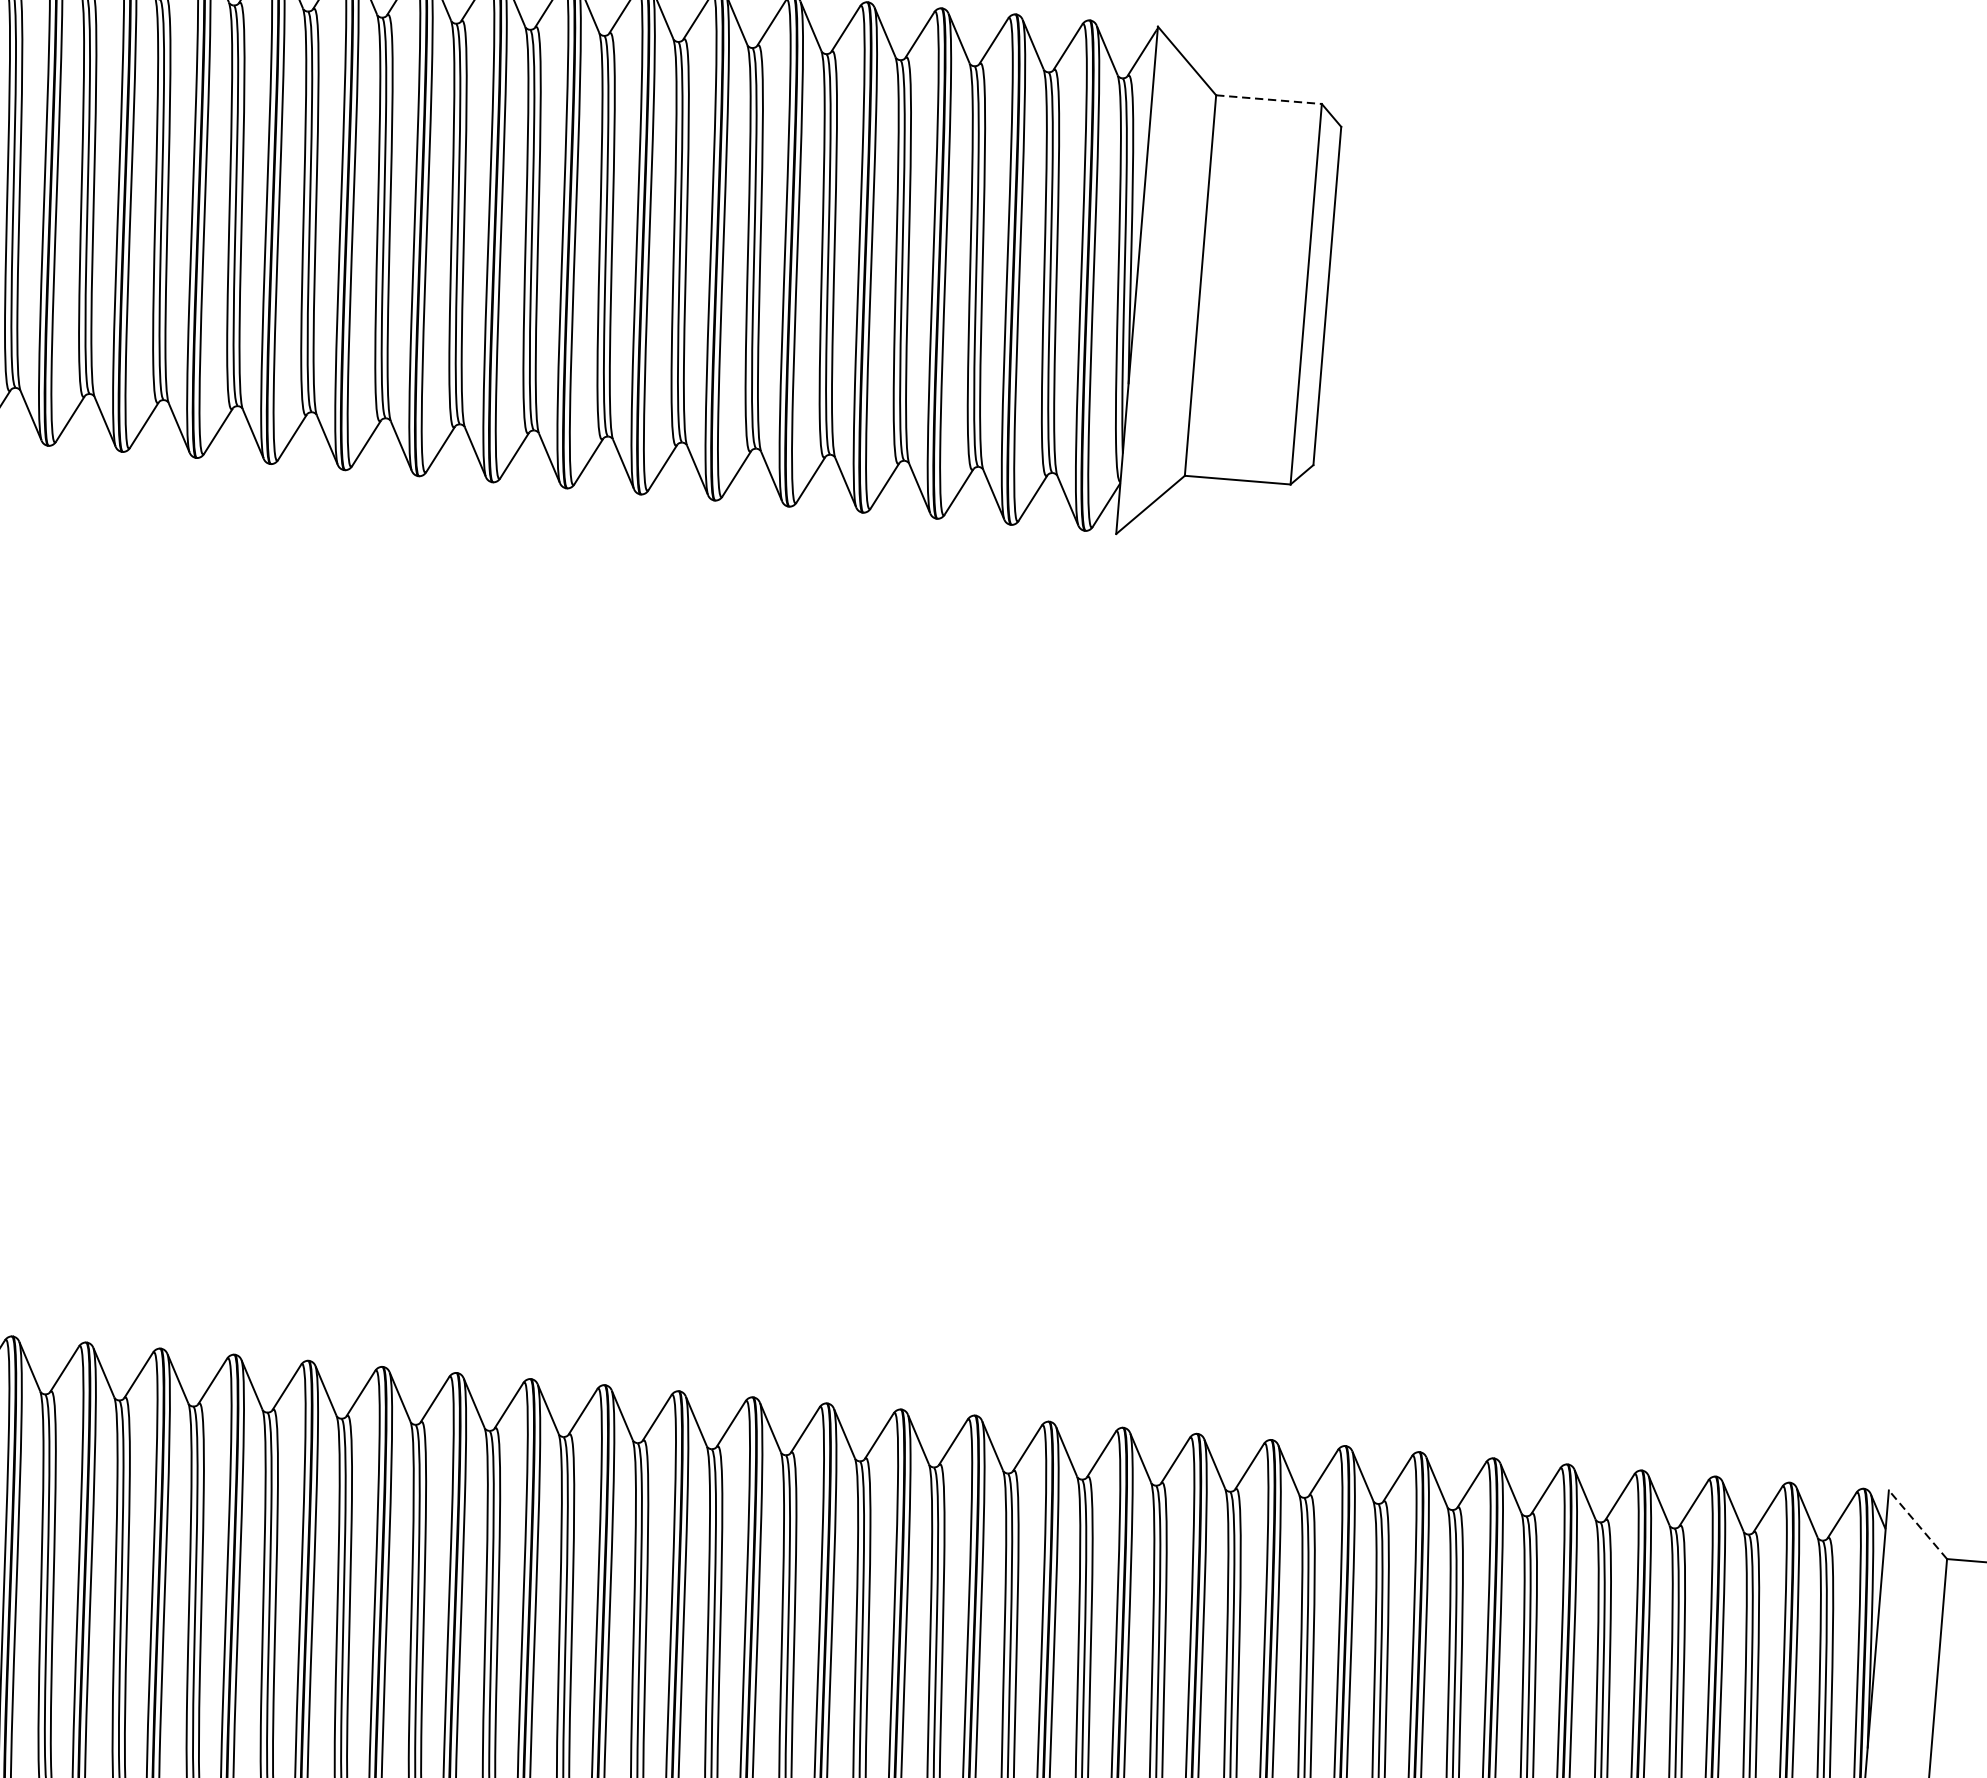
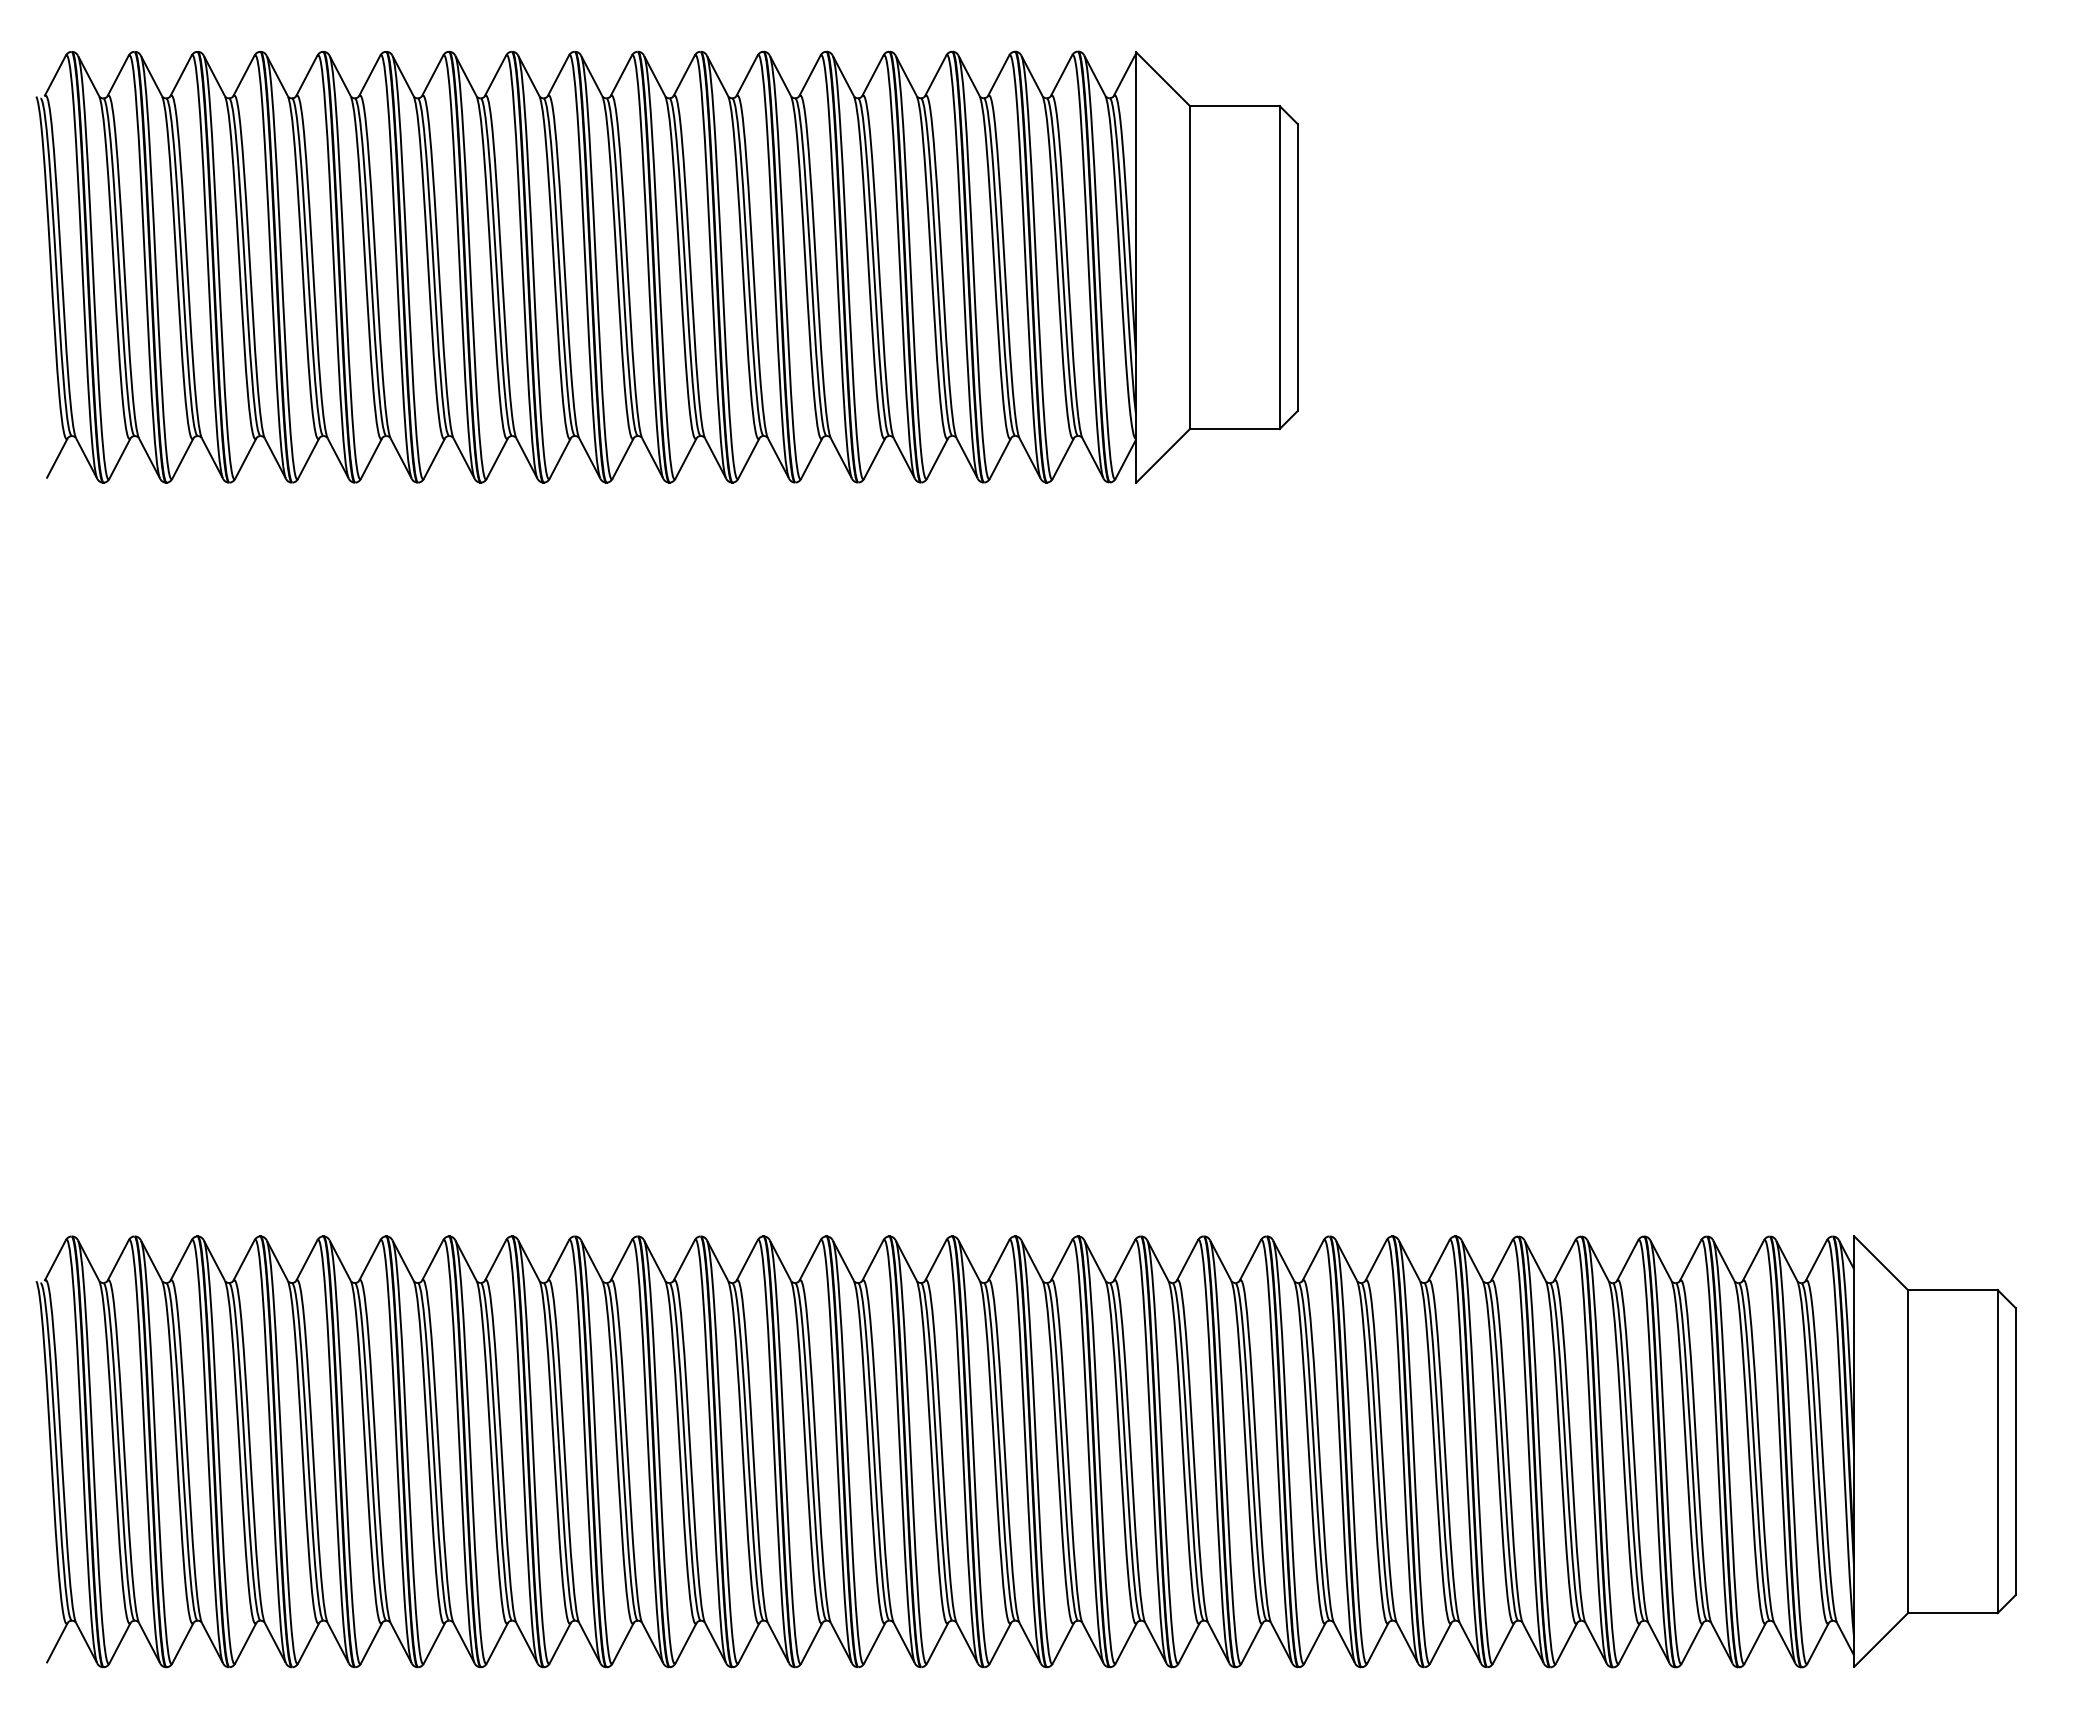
line: (1268, 99) -> (1234, 105), dashed -> solid
line: (1917, 1523) -> (1880, 1262), dashed -> solid

